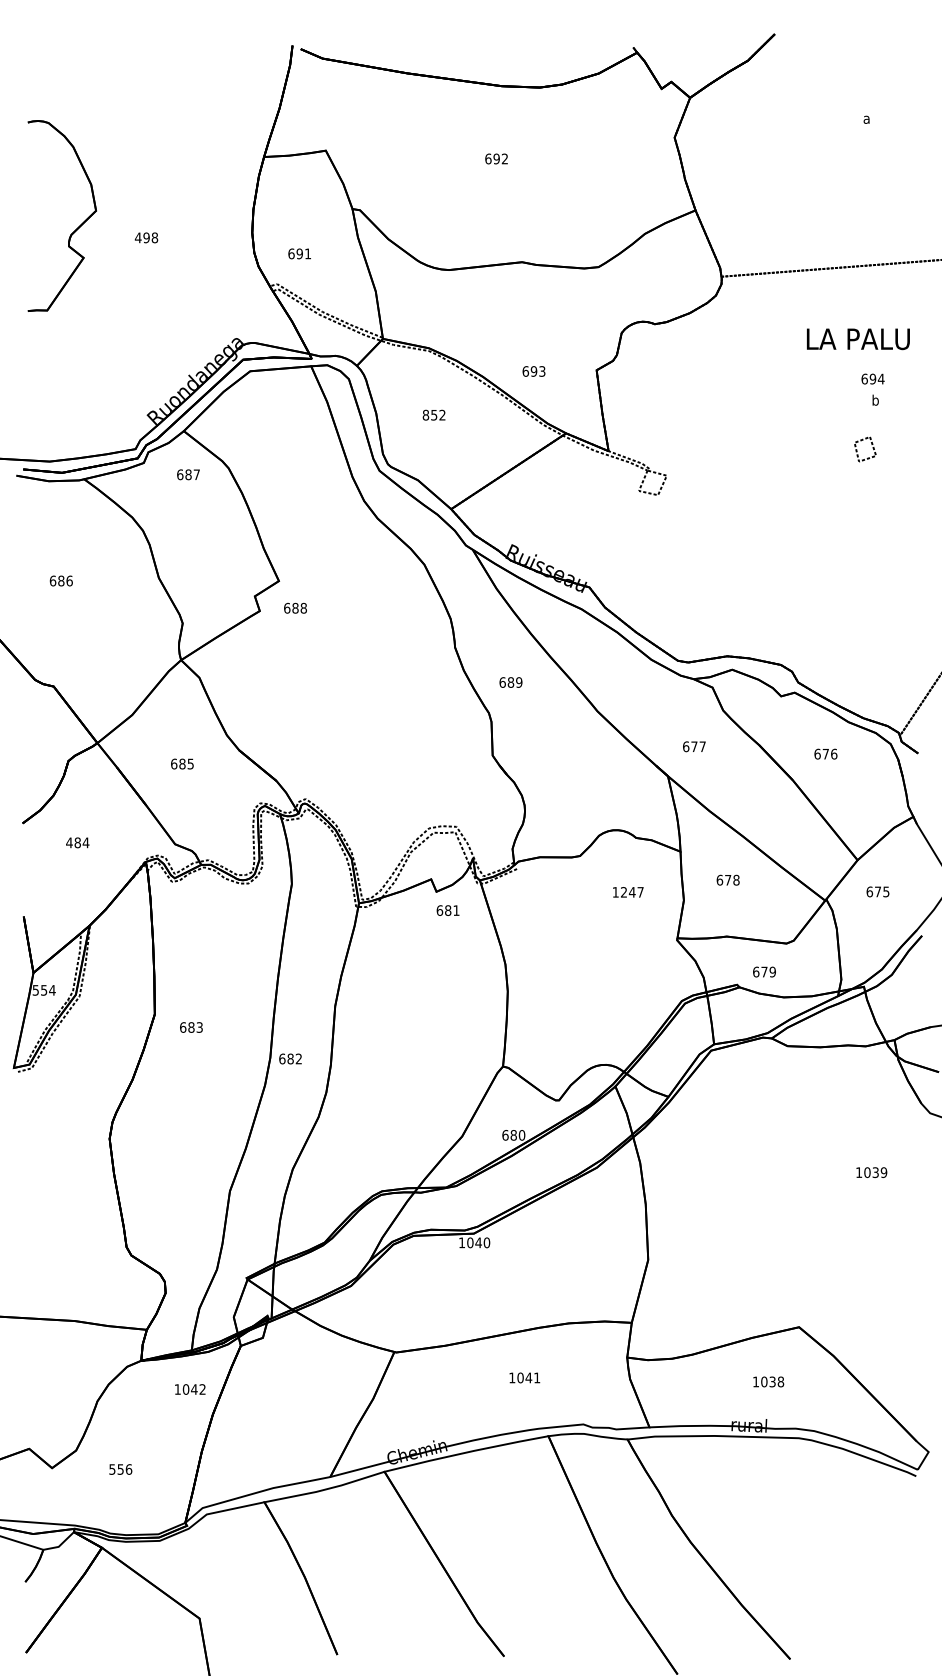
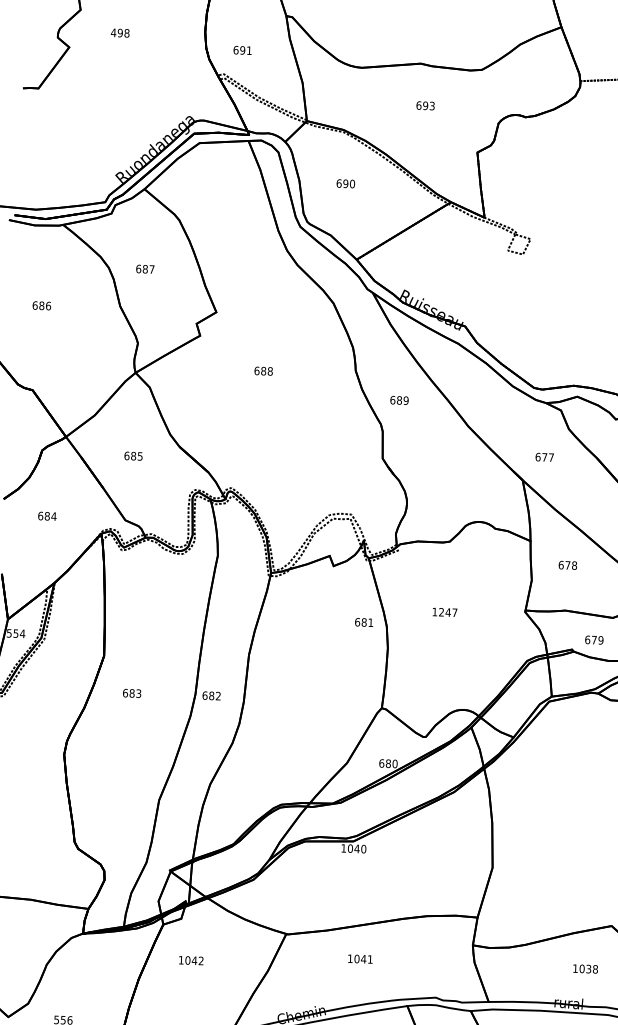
text: (533, 371) -> (425, 105), moved
text: (433, 414) -> (345, 183), 852 -> 690
text: (188, 474) -> (145, 269), moved
text: (295, 607) -> (263, 370), moved
text: (69, 842) -> (40, 515), 484 -> 684
text: (628, 892) -> (445, 612), moved
text: (447, 910) -> (363, 622), moved
text: (191, 1027) -> (132, 693), moved
text: (524, 1377) -> (360, 958), moved
text: (190, 1389) -> (191, 960), moved

